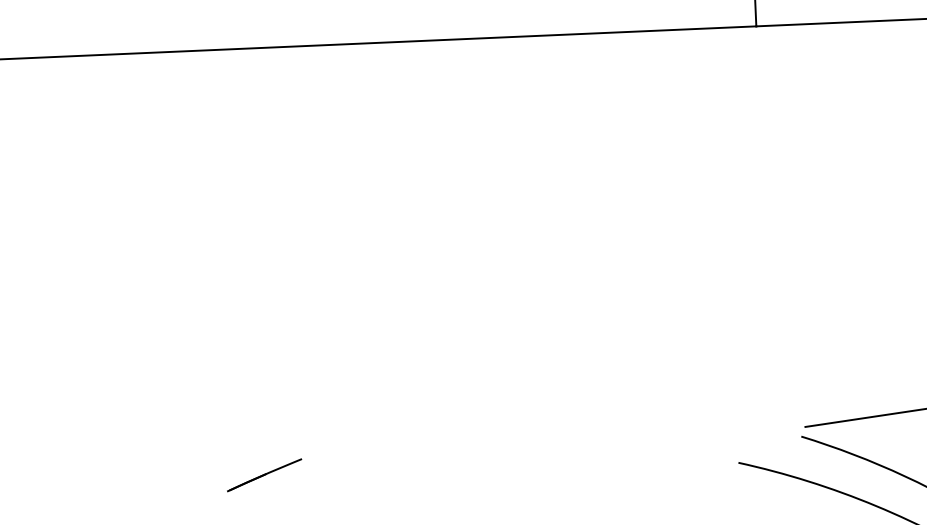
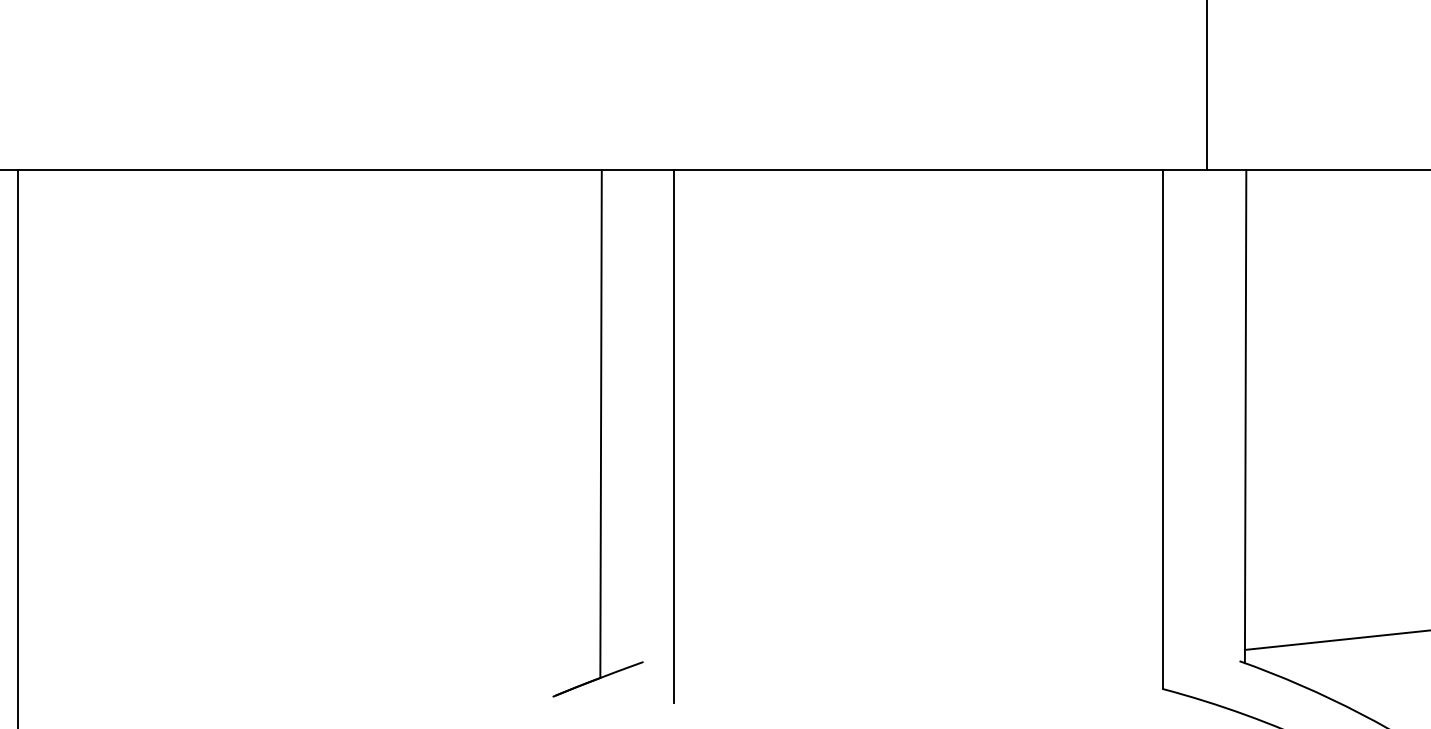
line: (797, 231) -> (1245, 416), added
line: (729, 245) -> (1163, 429), added
line: (257, 260) -> (600, 423), added
line: (318, 269) -> (673, 436), added

